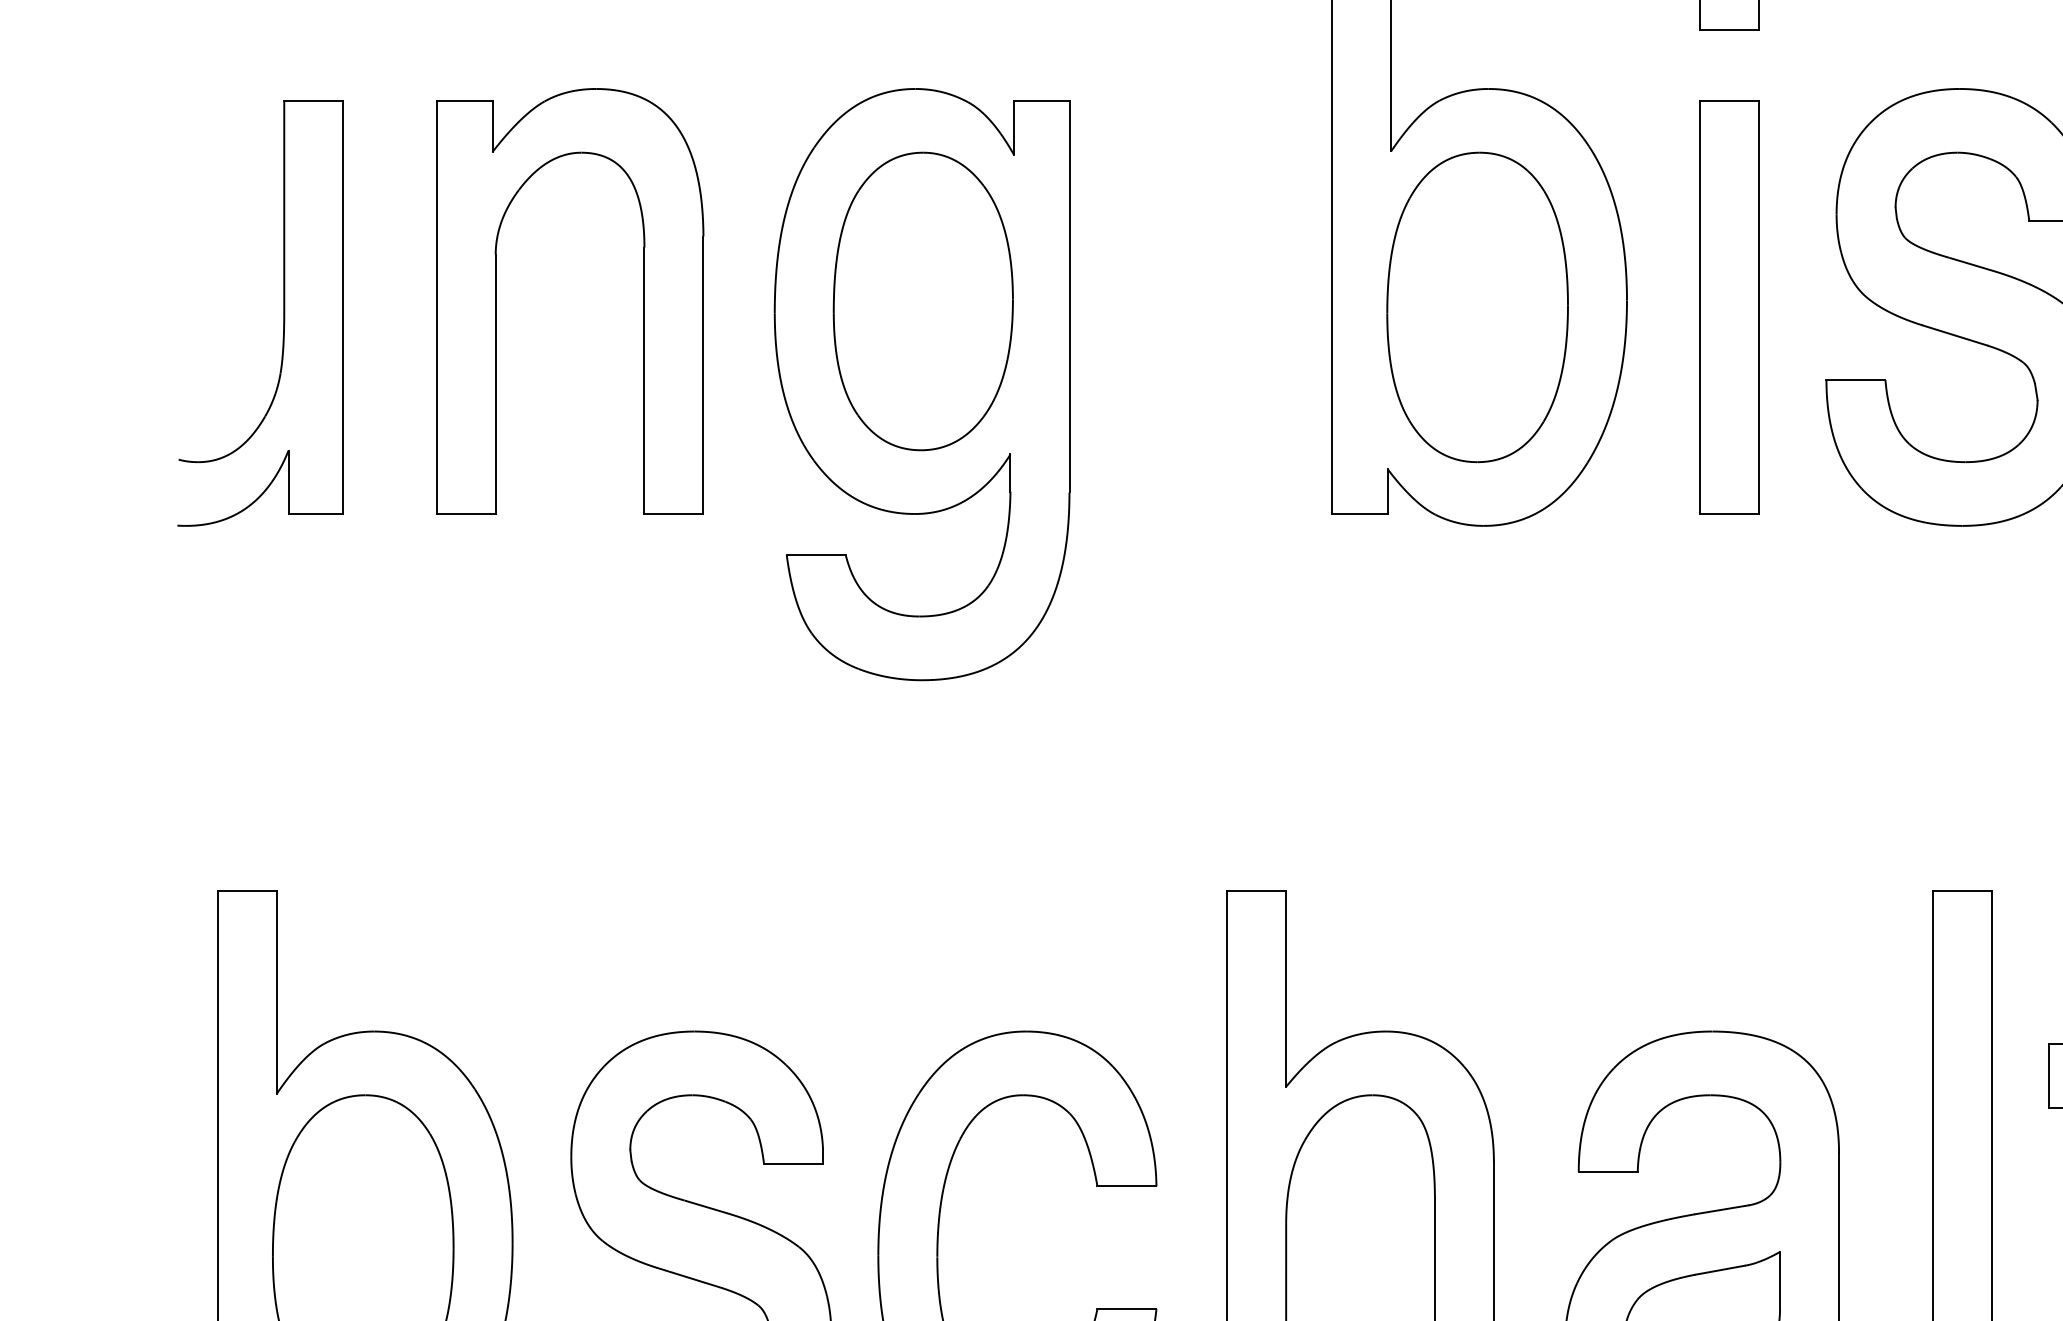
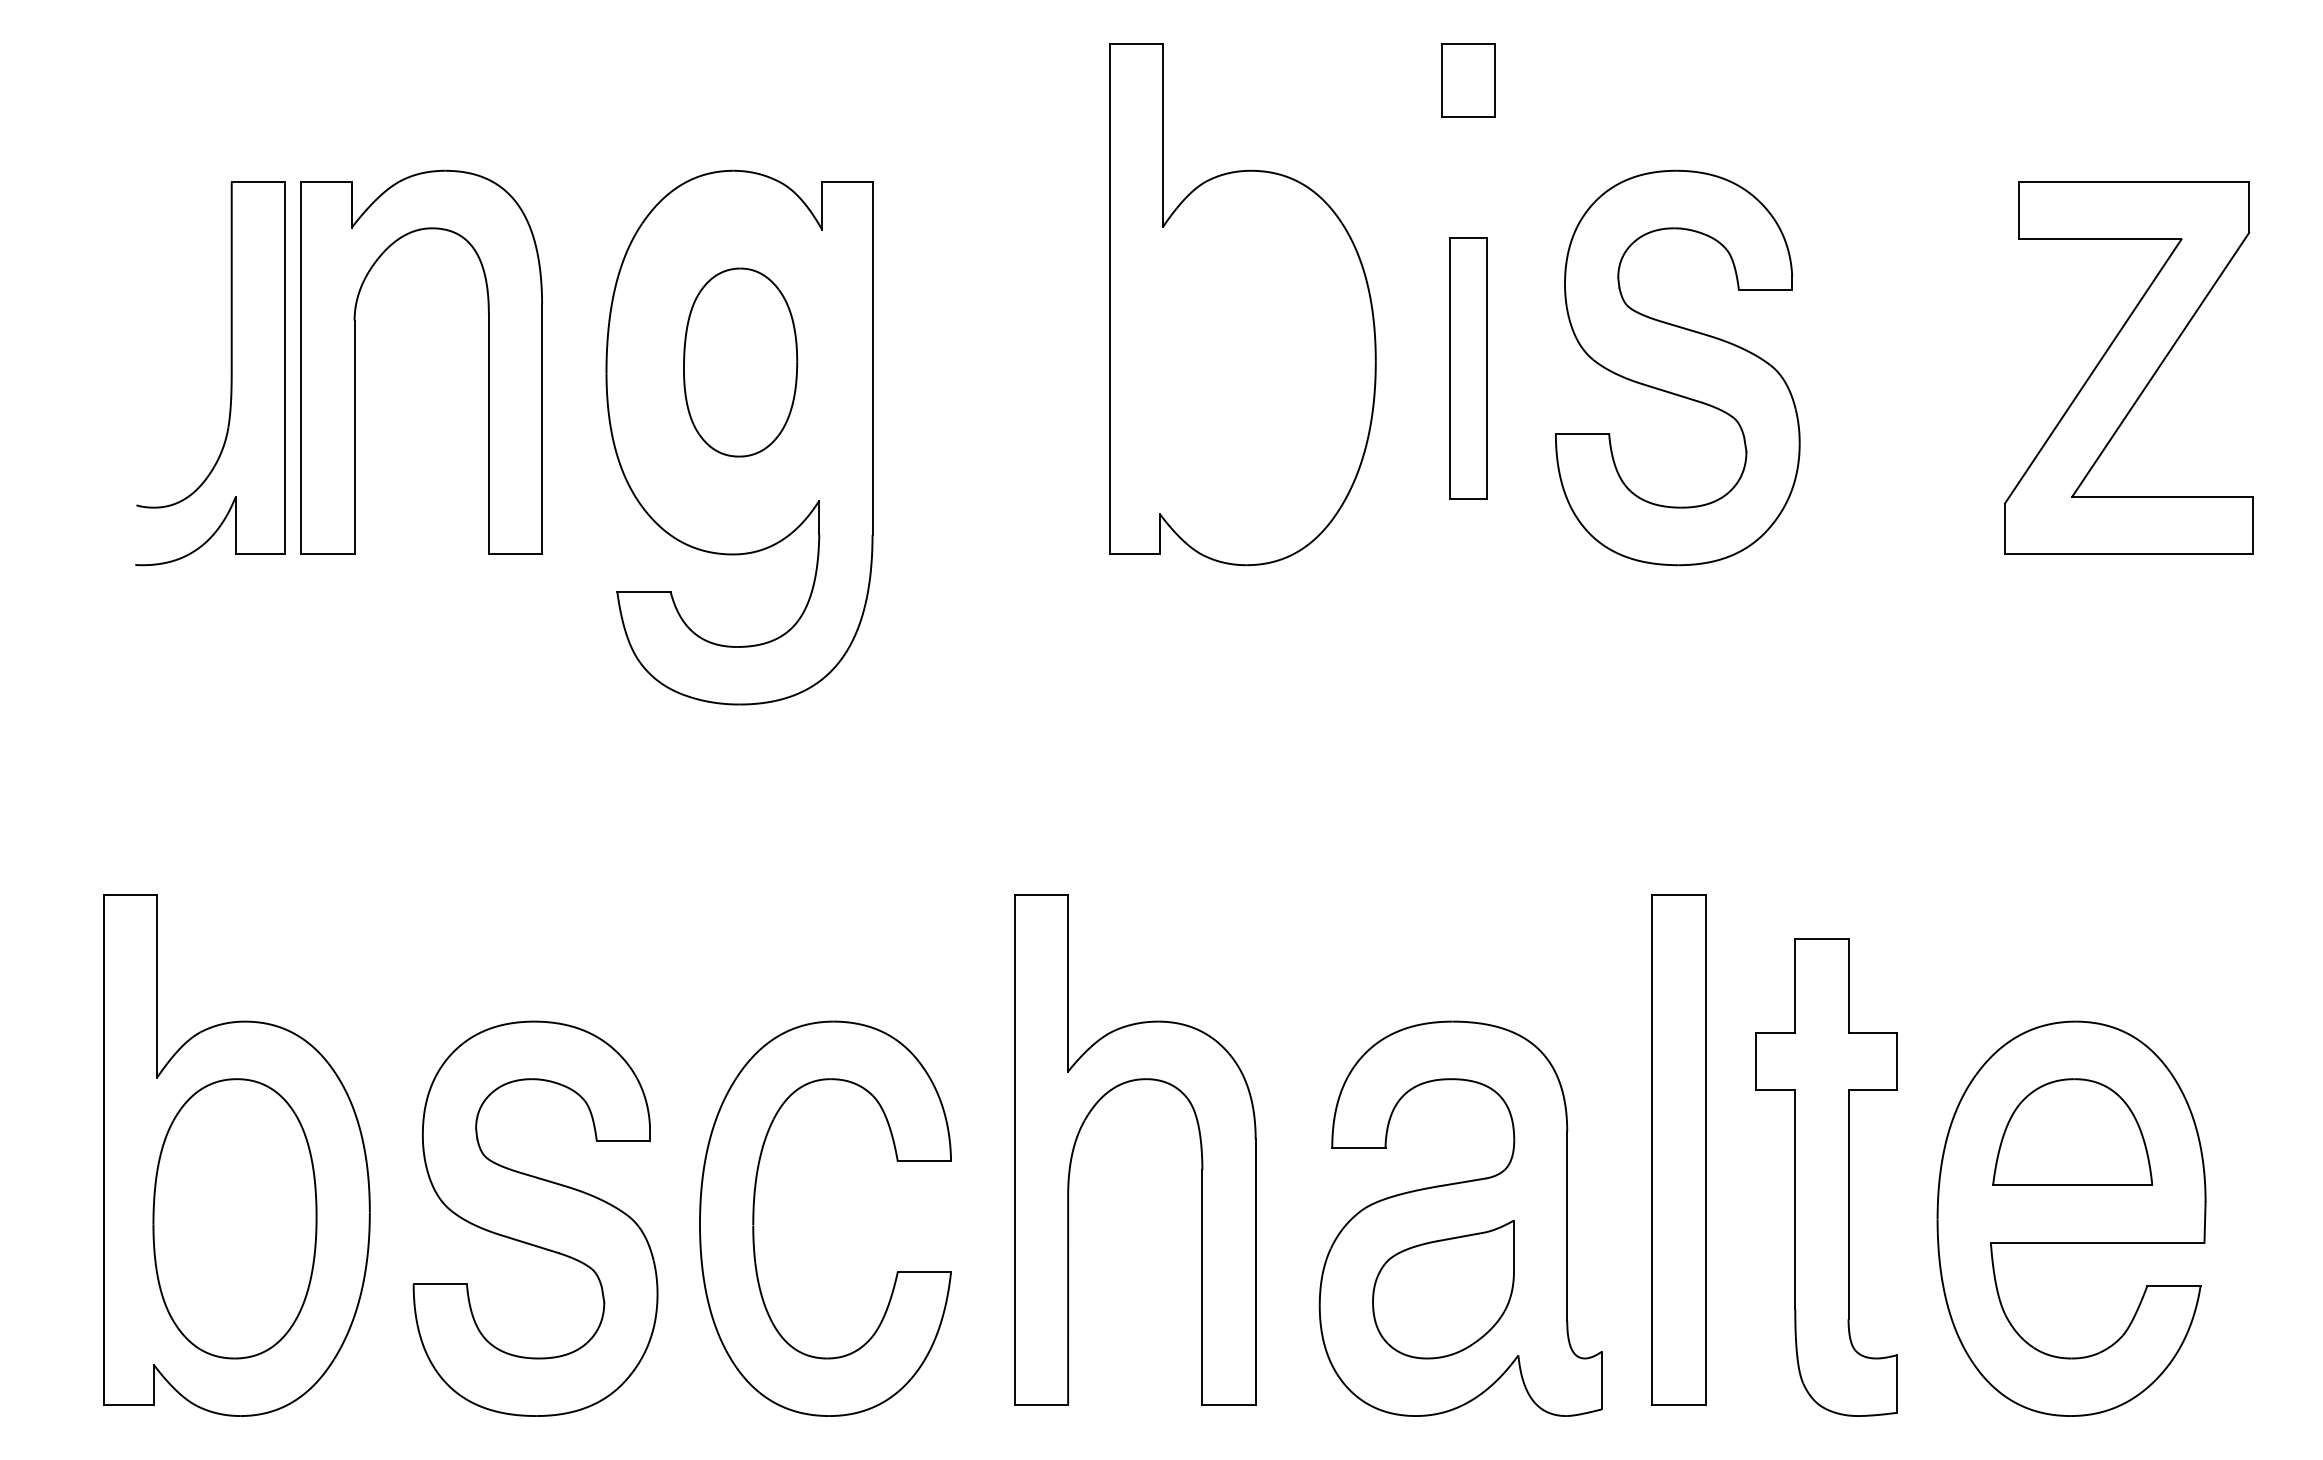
part: (923, 301) -> (740, 362), size x0.7
part: (1477, 306) -> (1240, 367), removed
part: (1729, 306) -> (1468, 367), size x0.7
part: (282, 313) -> (230, 373), moved

